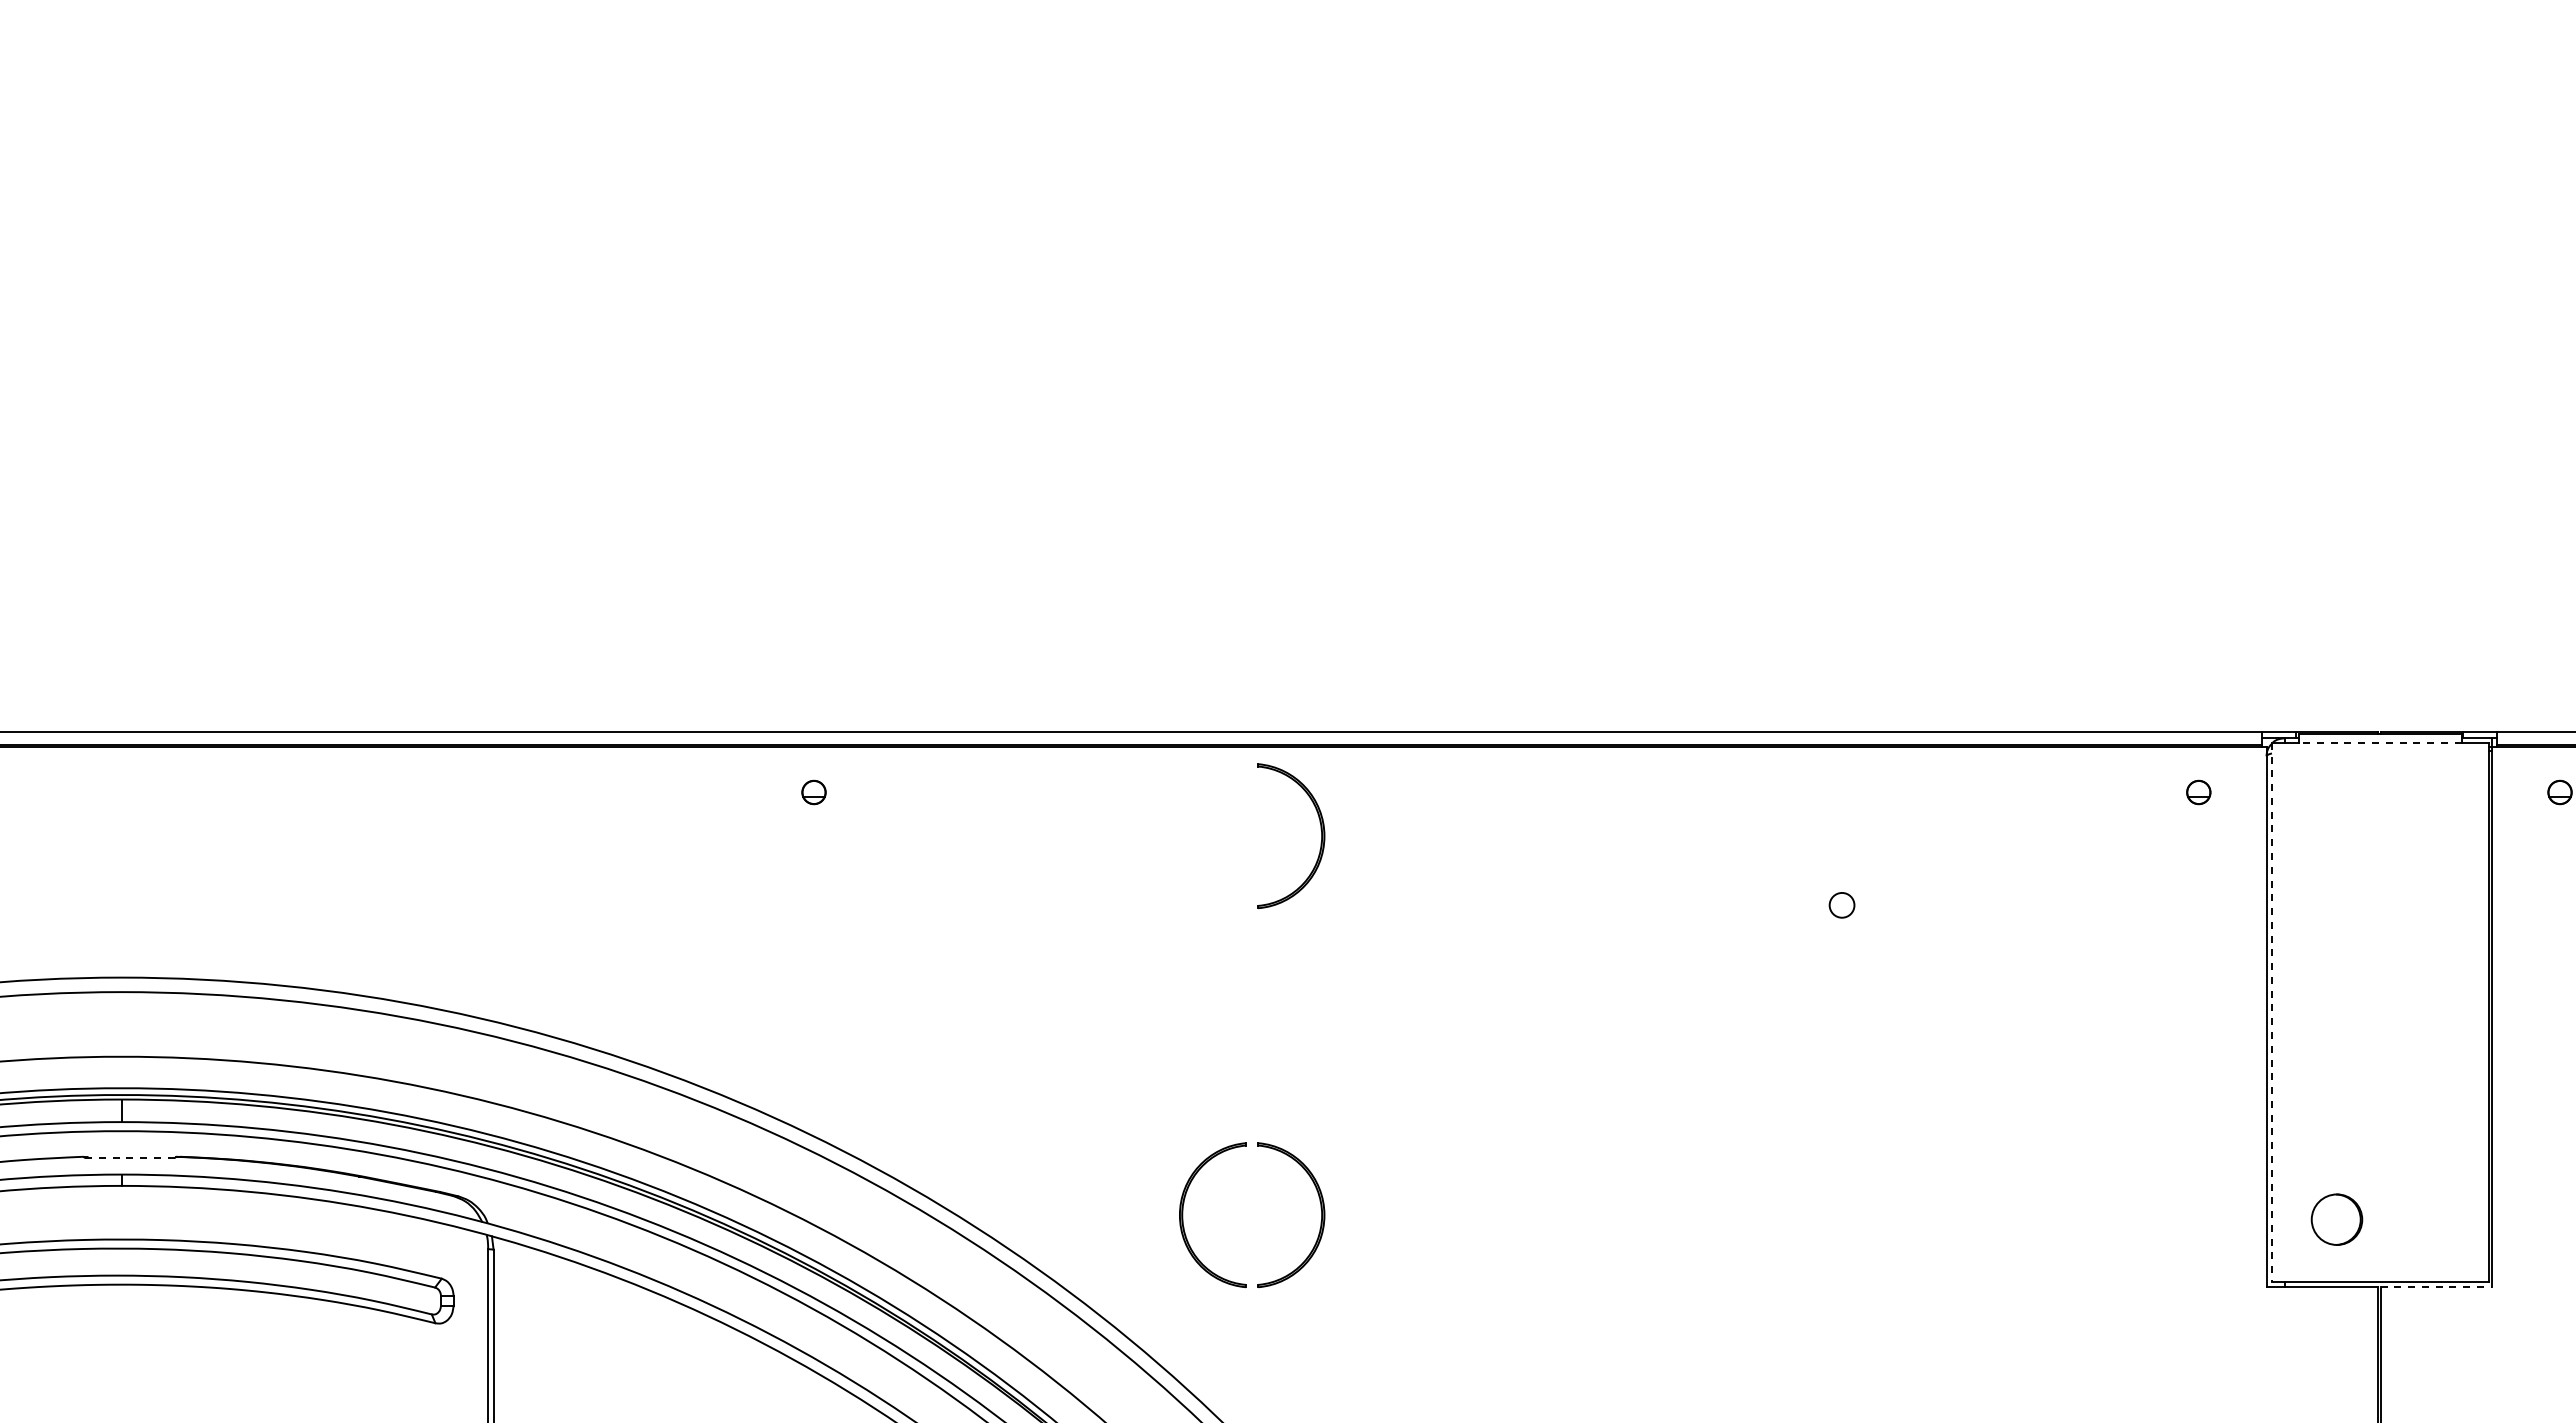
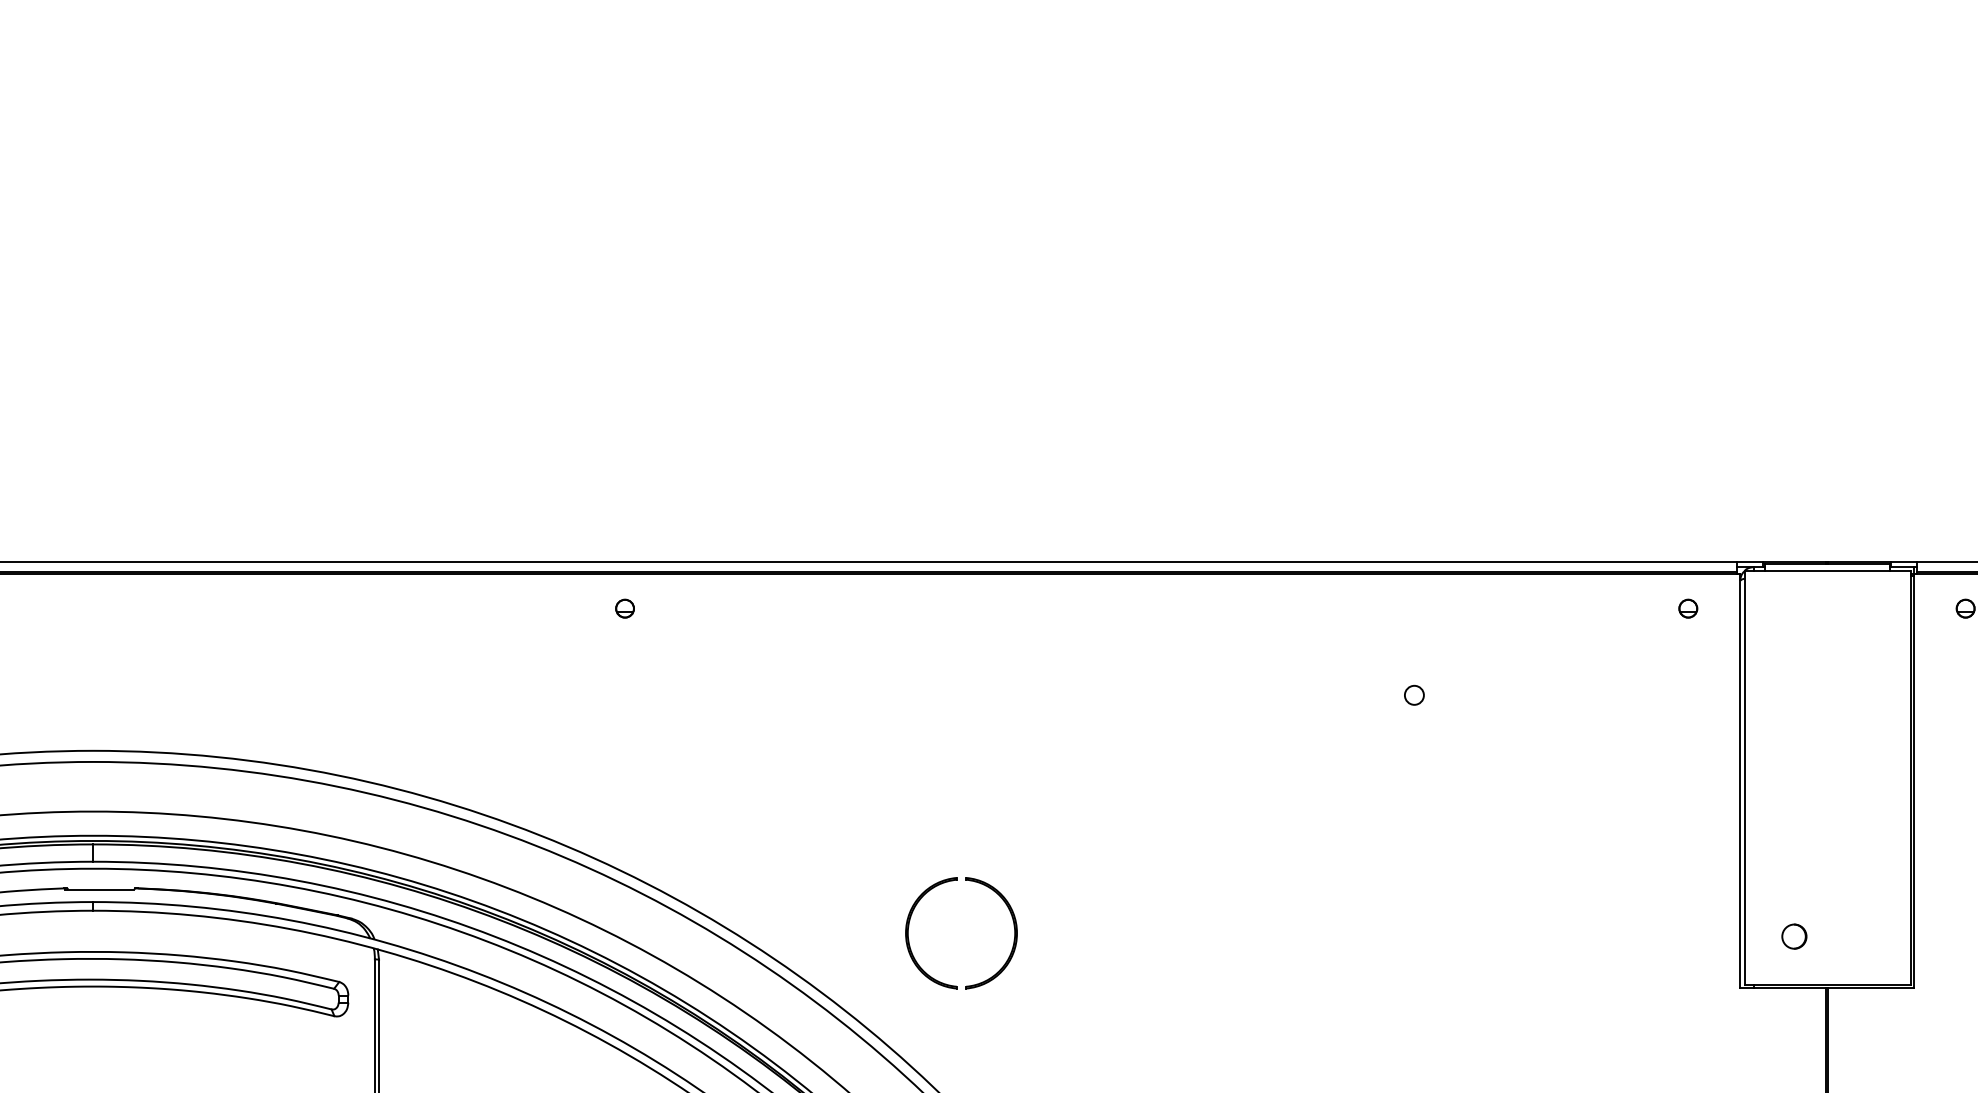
line: (2379, 742) -> (1827, 570), dashed -> solid
part: (1320, 842) -> (1013, 647), removed
line: (2271, 1012) -> (1744, 777), dashed -> solid
line: (129, 1158) -> (99, 889), dashed -> solid
part: (2336, 1219) -> (1794, 936), size x0.62
line: (2436, 1286) -> (1870, 987), dashed -> solid

